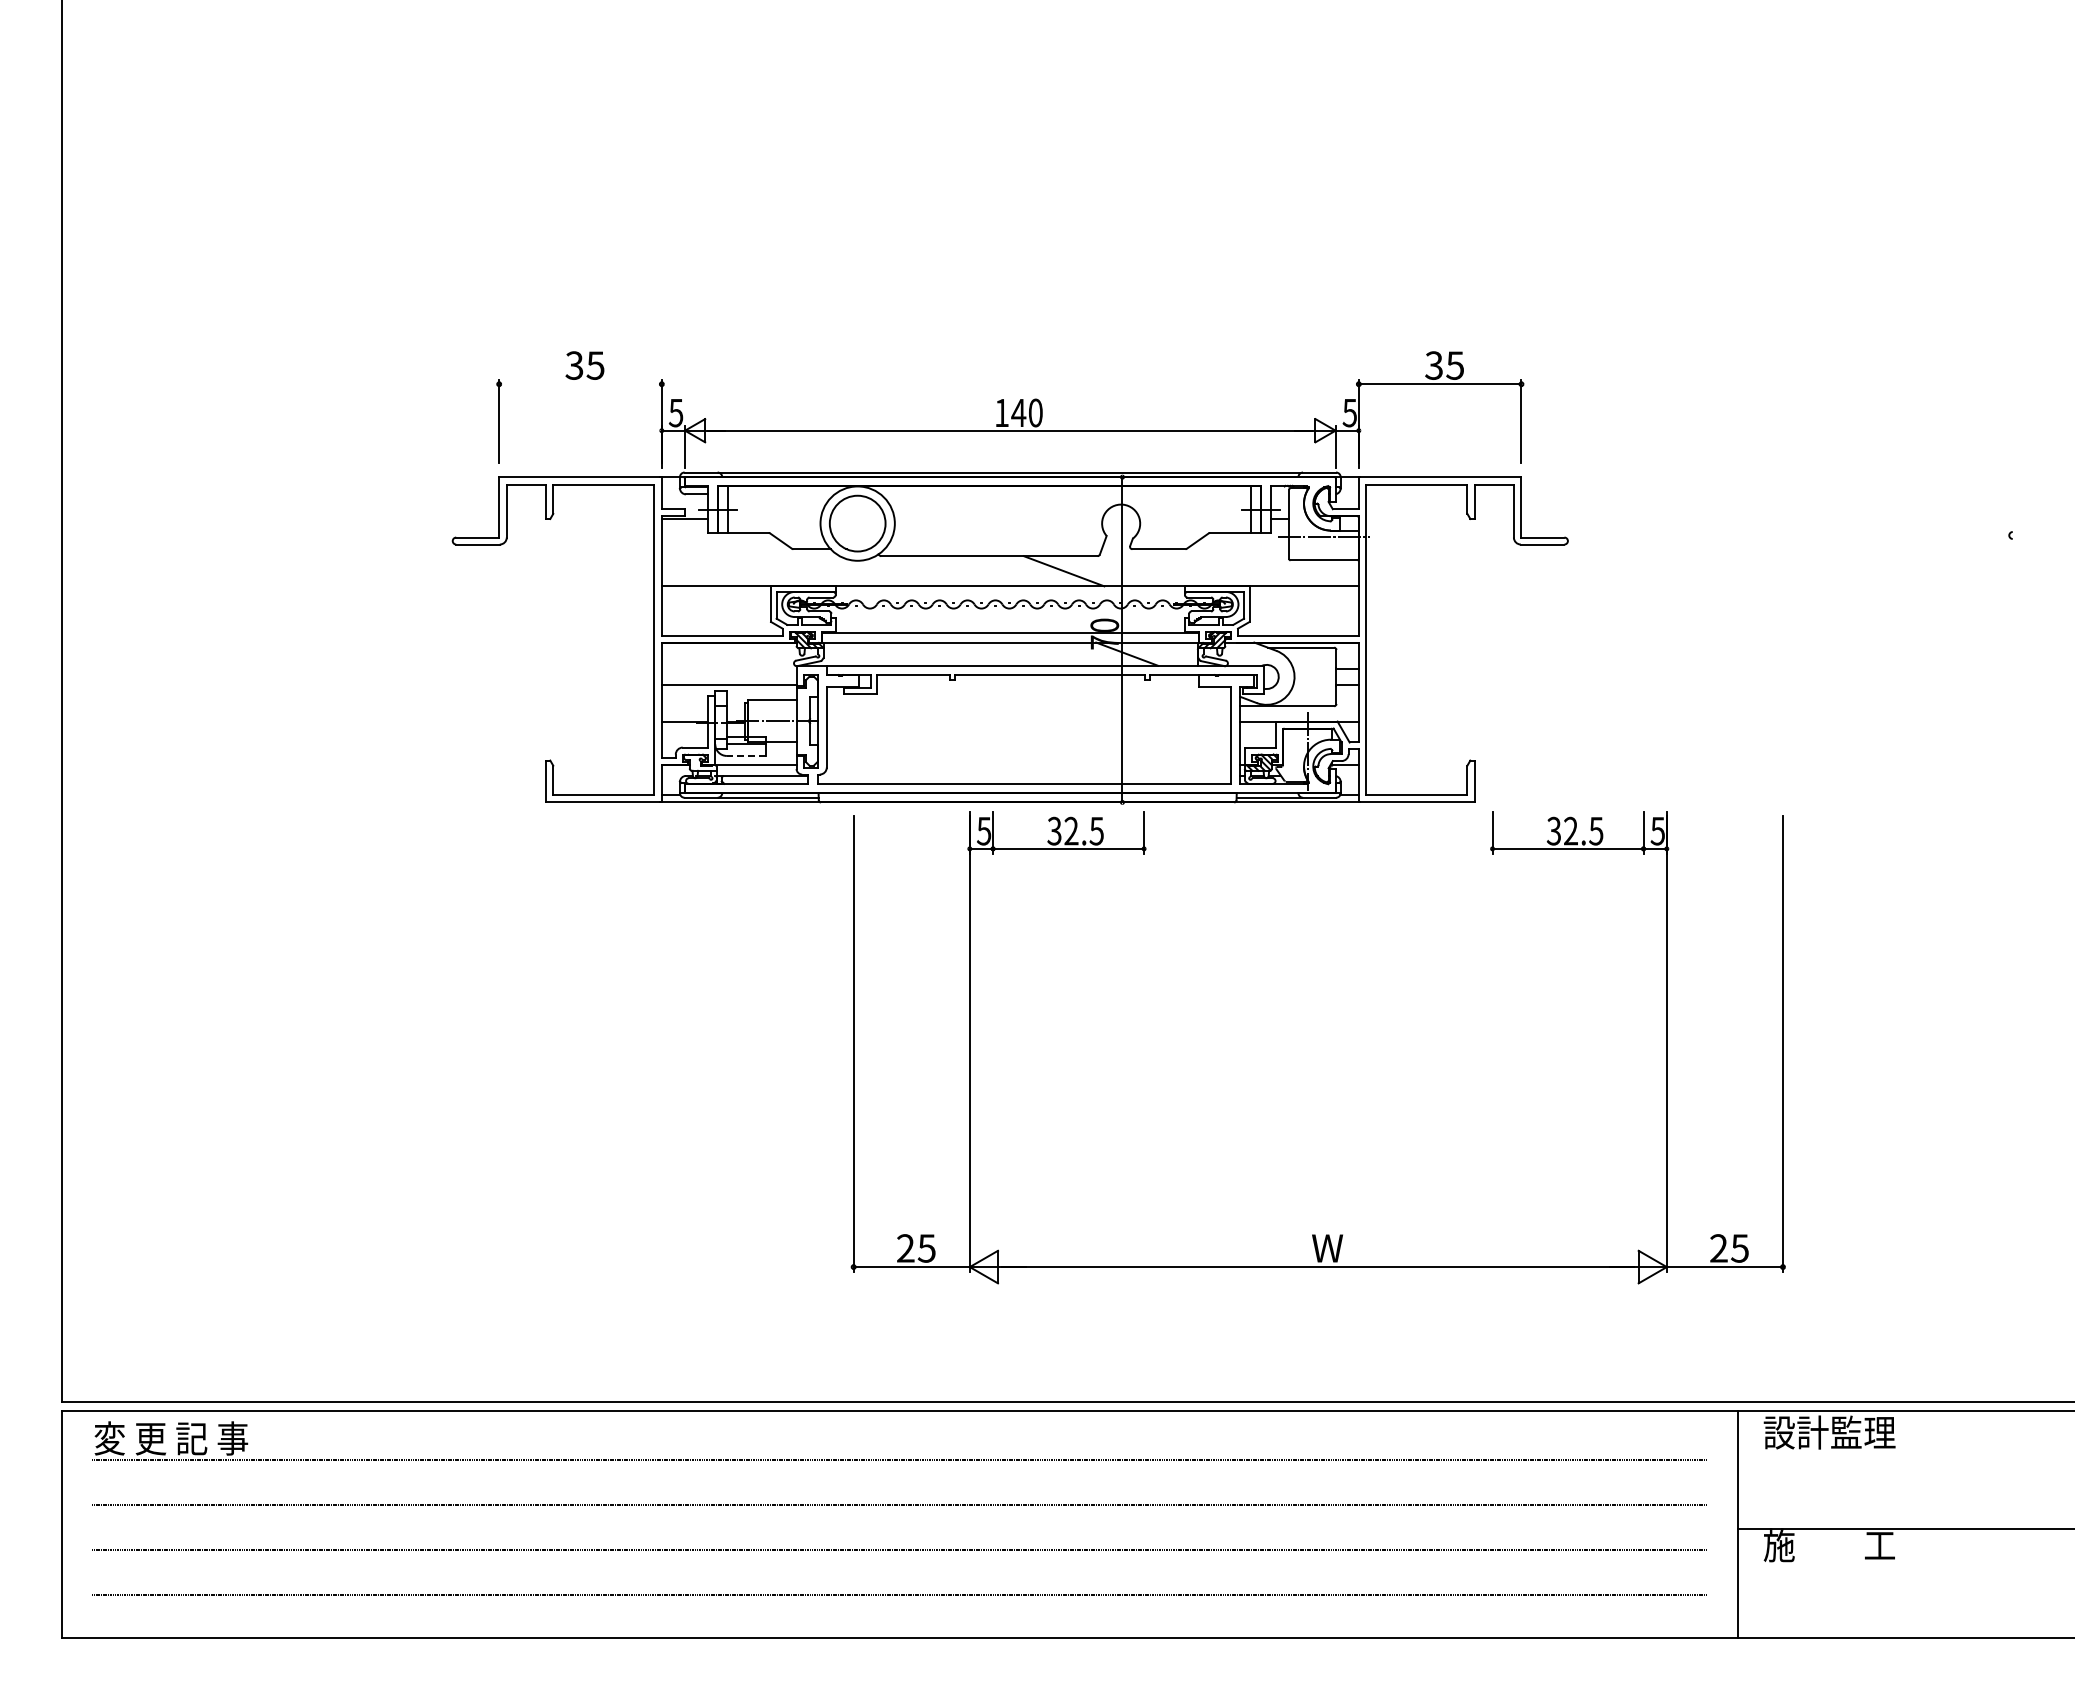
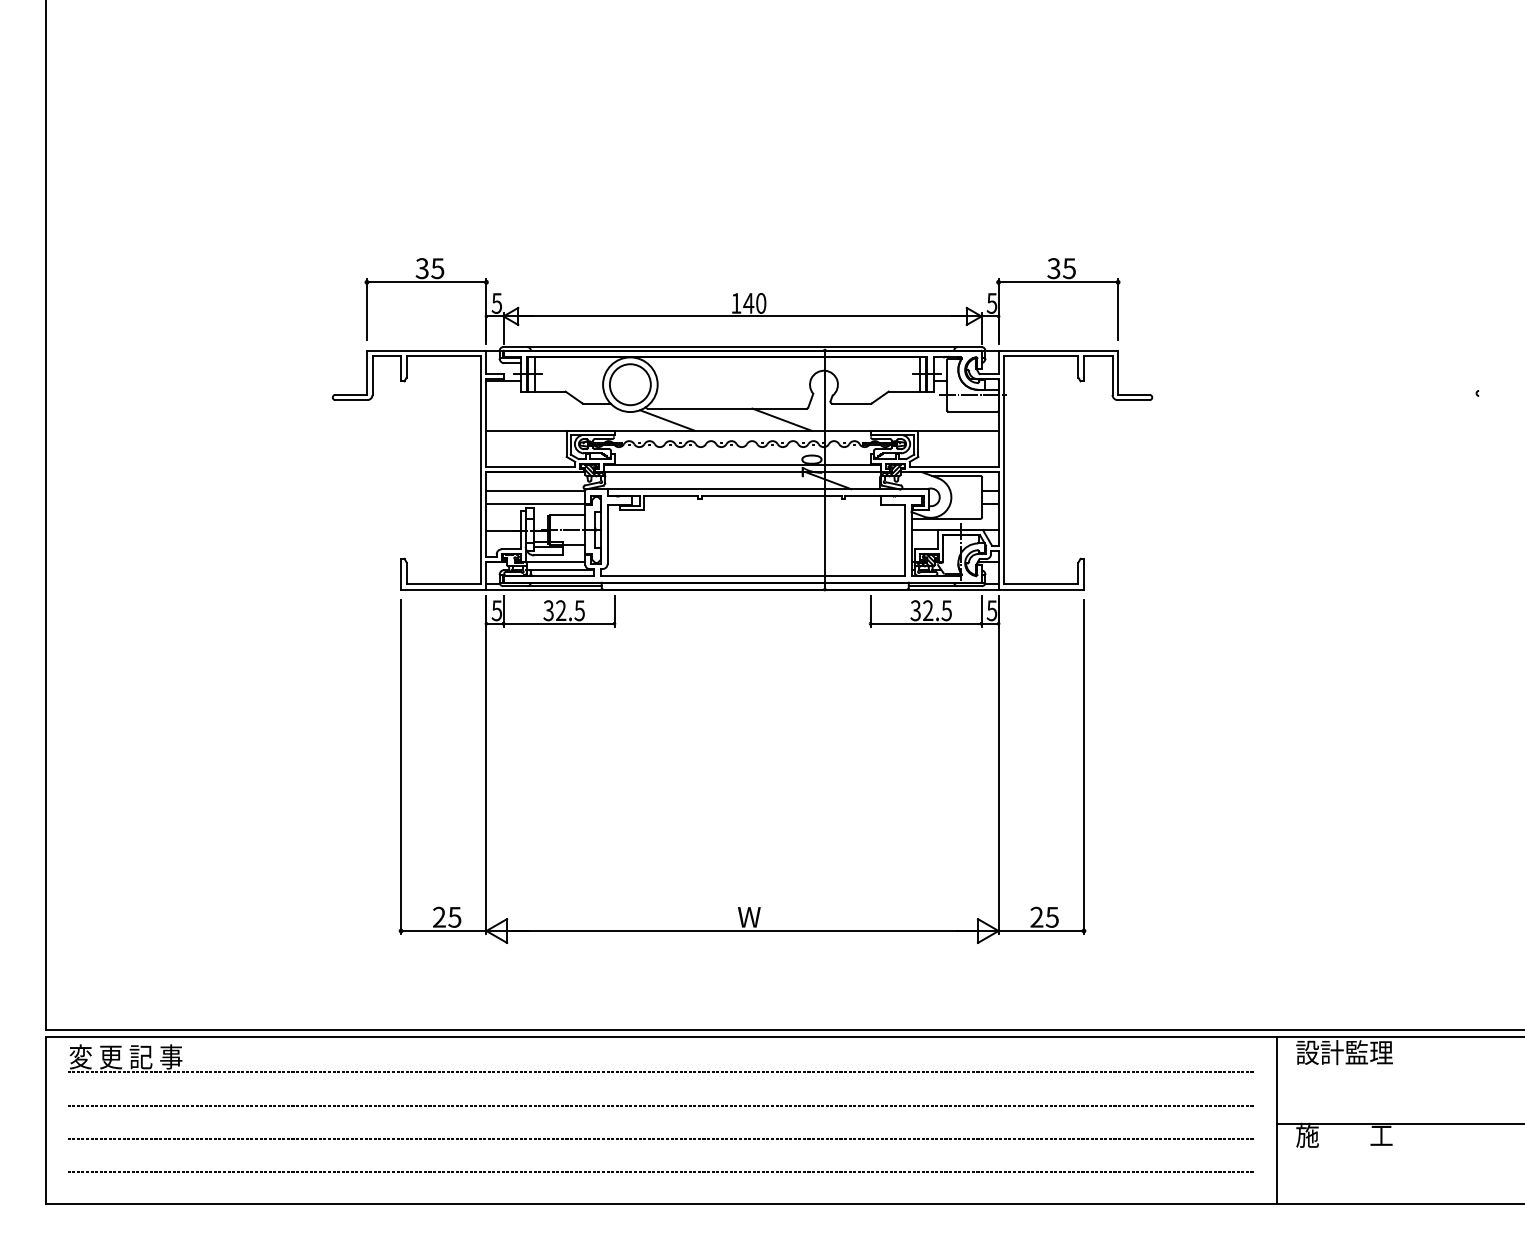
line: (580, 384) -> (426, 282), added
line: (907, 572) -> (666, 420), added
line: (728, 668) -> (535, 491), added
line: (746, 755) -> (548, 555), dashed -> solid
part: (1315, 1234) -> (740, 907), moved

